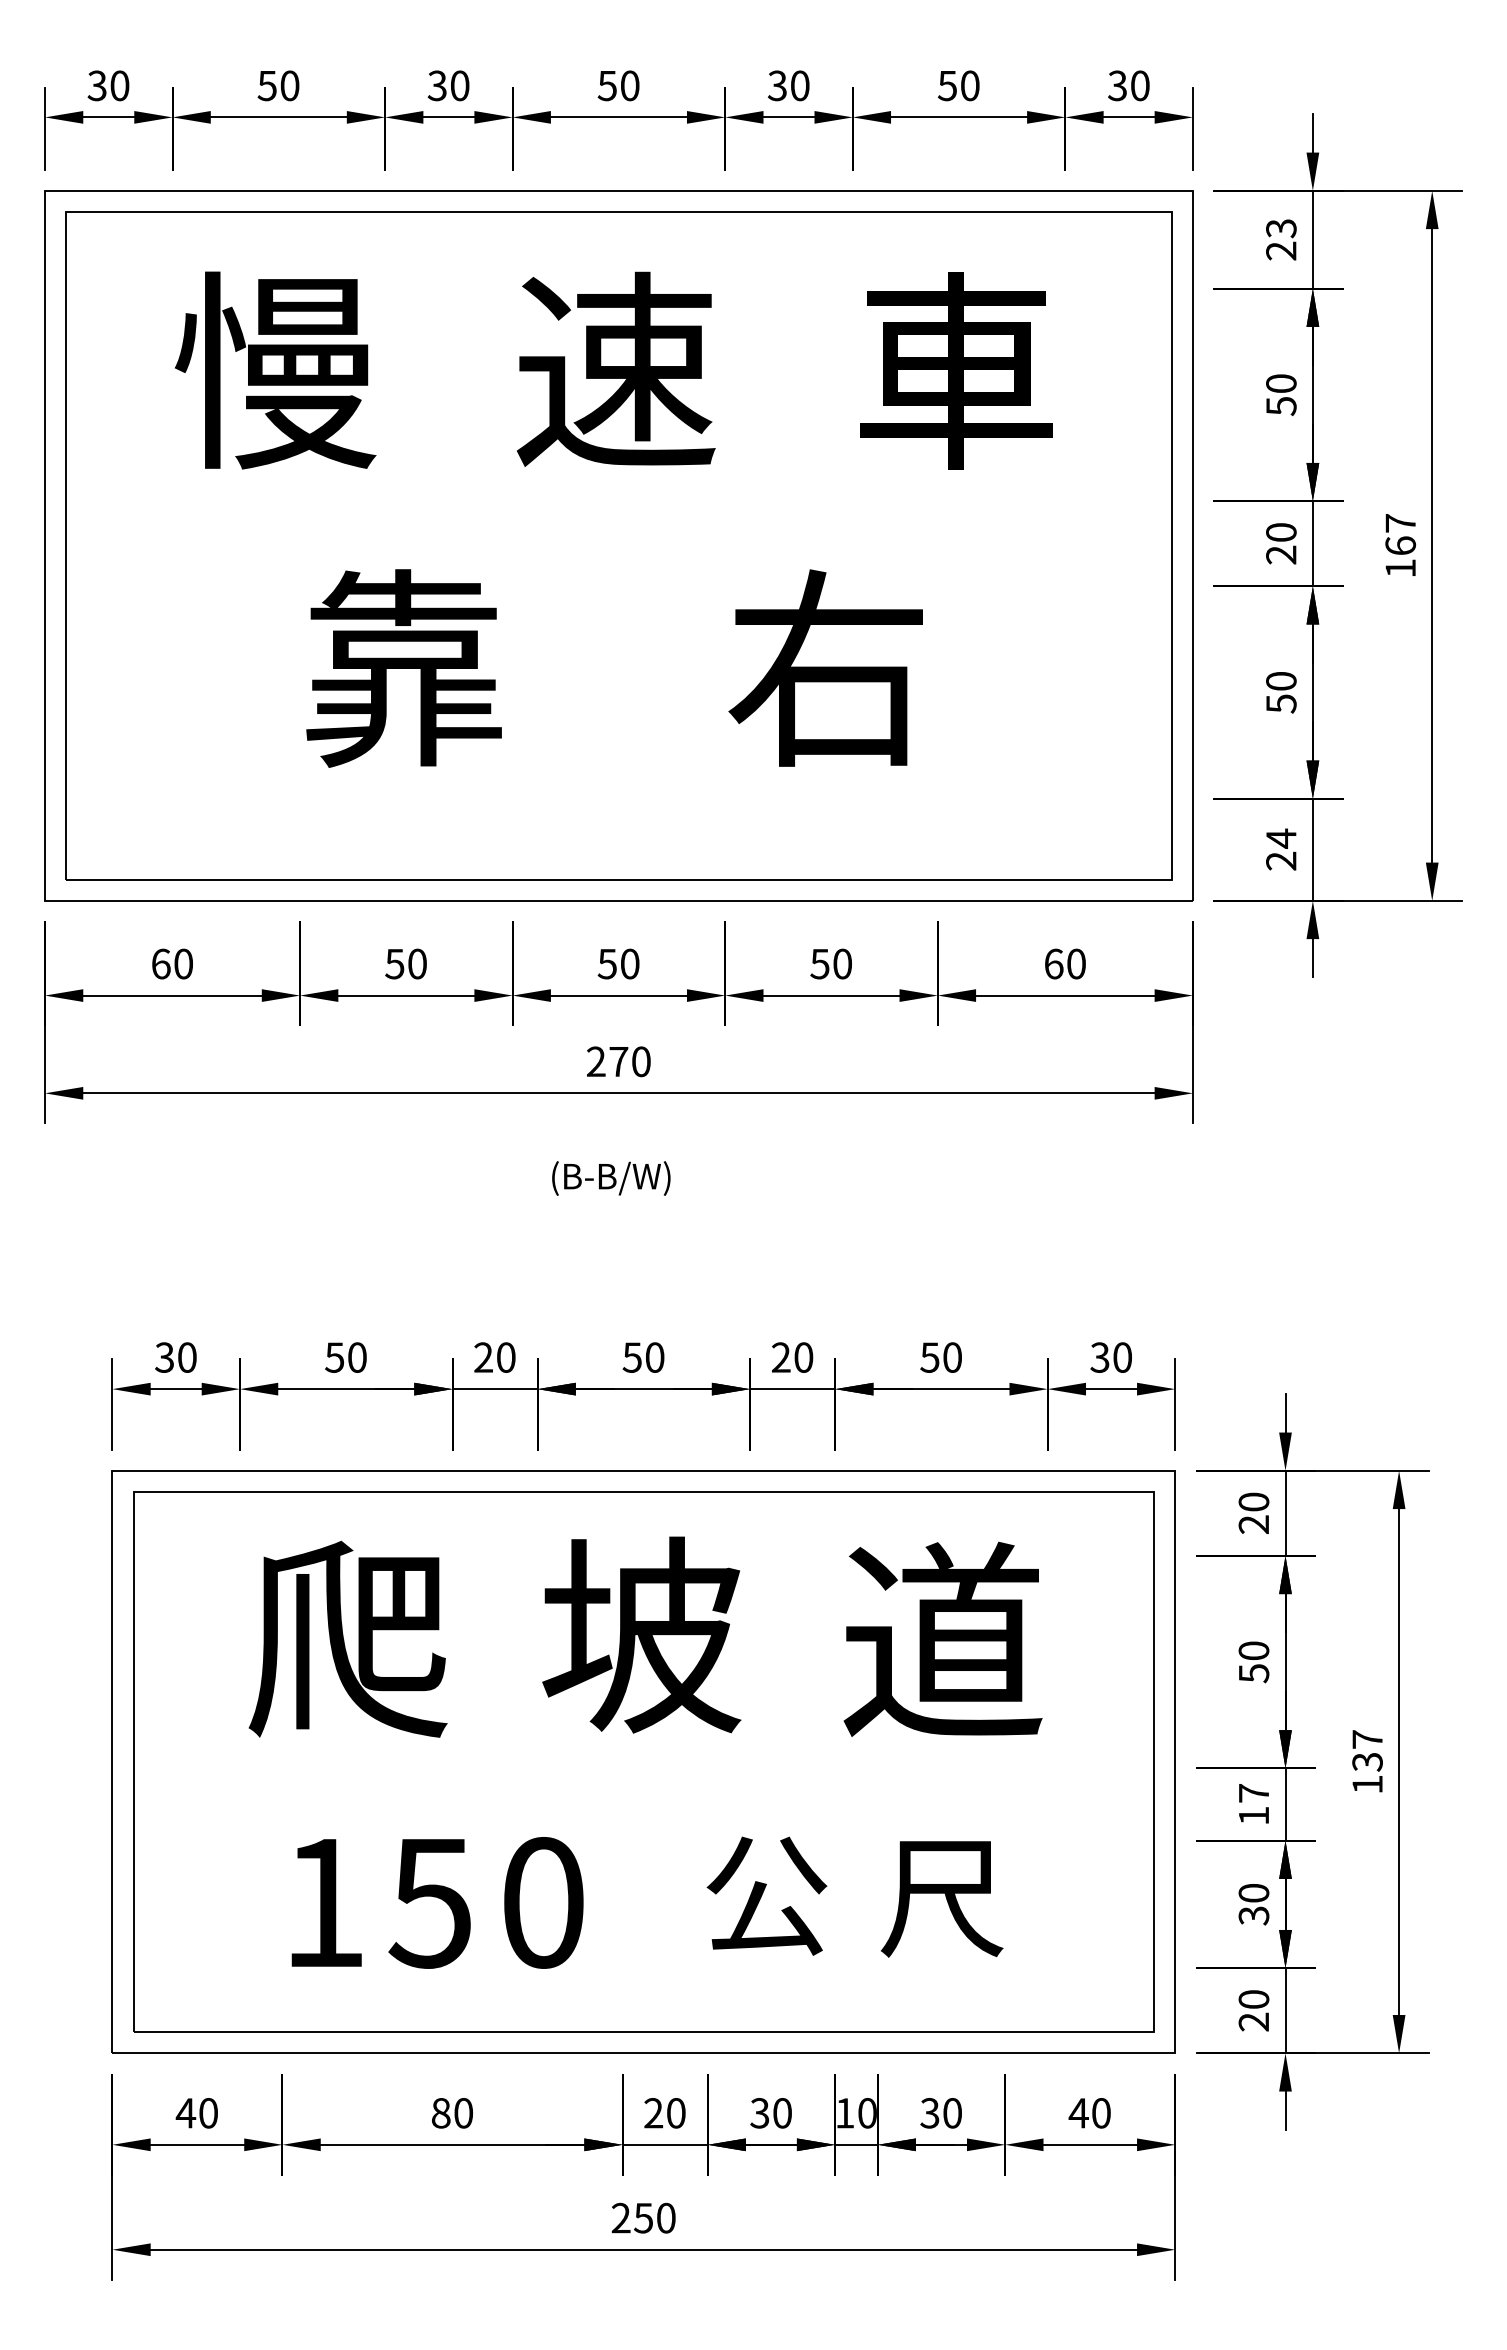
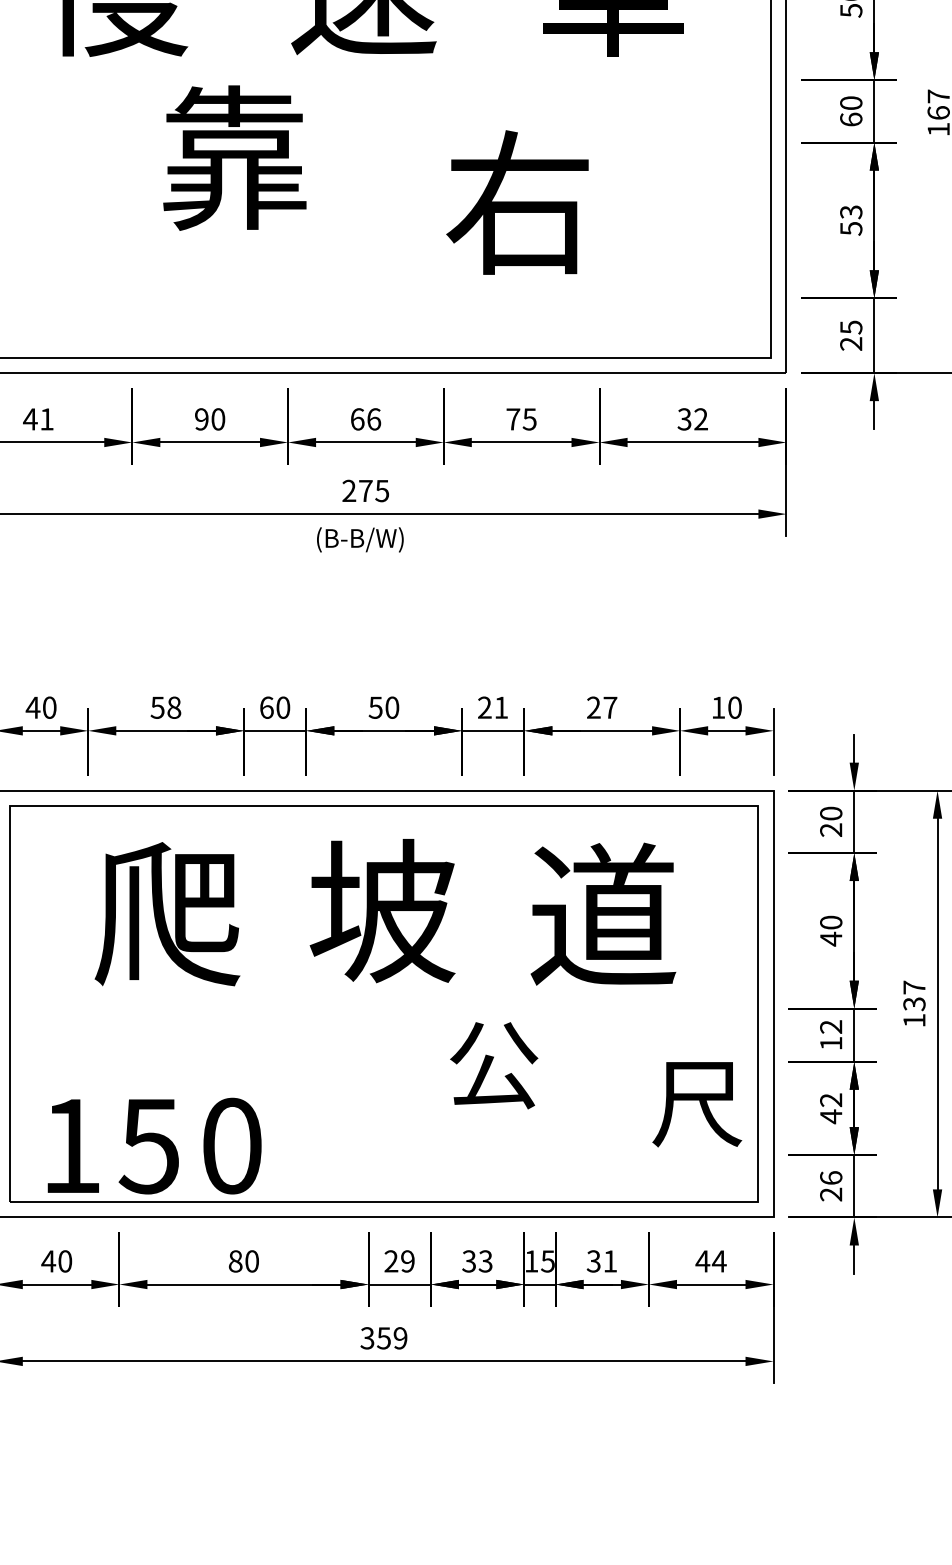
text: (1281, 554) -> (851, 119), 20 -> 60
text: (403, 668) -> (234, 158), moved
text: (1281, 681) -> (851, 212), 50 -> 53
text: (1281, 838) -> (851, 327), 24 -> 25
text: (171, 963) -> (38, 418), 60 -> 41
text: (394, 963) -> (201, 418), 50 -> 90
text: (618, 963) -> (365, 418), 50 -> 66
text: (830, 963) -> (520, 418), 50 -> 75
text: (1064, 963) -> (692, 418), 60 -> 32
text: (640, 1061) -> (381, 490), 270 -> 275
text: (611, 1178) -> (360, 539), moved
text: (164, 1357) -> (32, 707), 30 -> 40
text: (357, 1357) -> (174, 707), 50 -> 58
text: (483, 1357) -> (266, 707), 20 -> 60
text: (803, 1357) -> (501, 707), 20 -> 21
text: (941, 1357) -> (602, 707), 50 -> 27
text: (1099, 1357) -> (718, 707), 30 -> 10
text: (1254, 1673) -> (831, 939), 50 -> 40
text: (1253, 1793) -> (830, 1027), 17 -> 12
text: (766, 1895) -> (493, 1065), moved
text: (942, 1899) -> (697, 1104), moved
text: (437, 1902) -> (154, 1145), moved
text: (1253, 1905) -> (830, 1109), 30 -> 42
text: (1253, 1999) -> (830, 1178), 20 -> 26
text: (676, 2113) -> (408, 1261), 20 -> 29
text: (781, 2113) -> (485, 1261), 30 -> 33
text: (866, 2113) -> (547, 1261), 10 -> 15
text: (952, 2113) -> (610, 1261), 30 -> 31
text: (1101, 2113) -> (719, 1261), 40 -> 44
text: (643, 2218) -> (383, 1338), 250 -> 359

